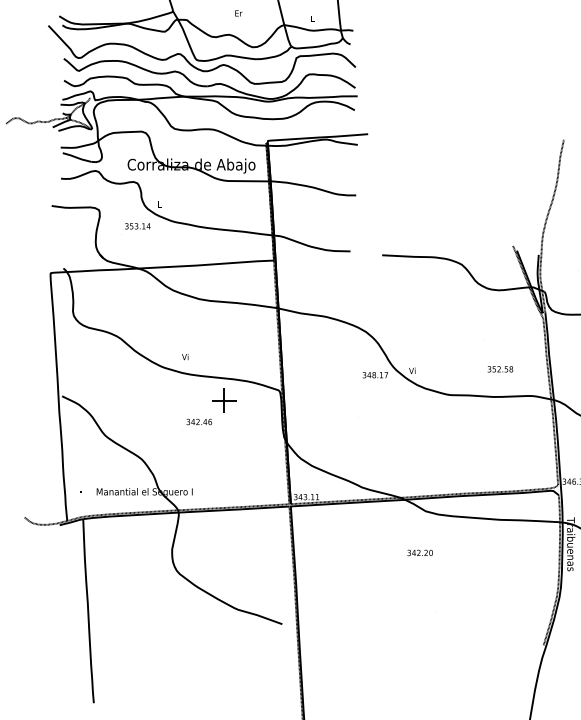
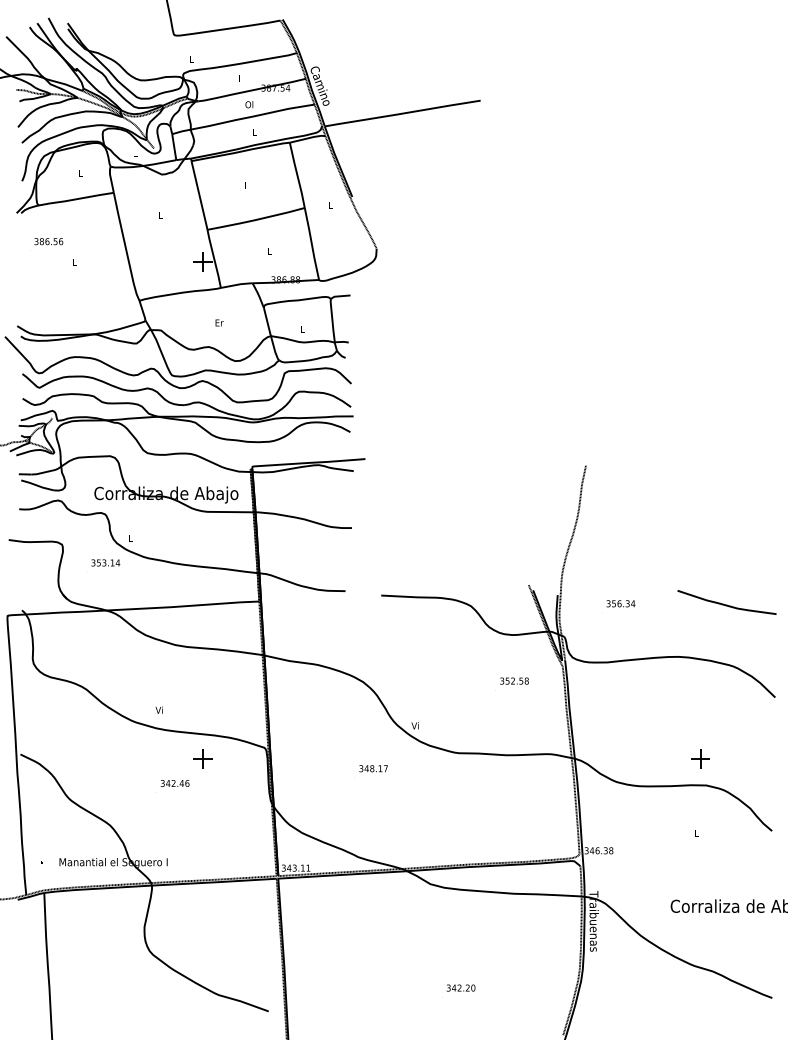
text: (500, 368) -> (514, 680), moved
text: (375, 374) -> (373, 768), moved
part: (223, 399) -> (202, 758), size x0.71
text: (419, 552) -> (460, 987), moved

